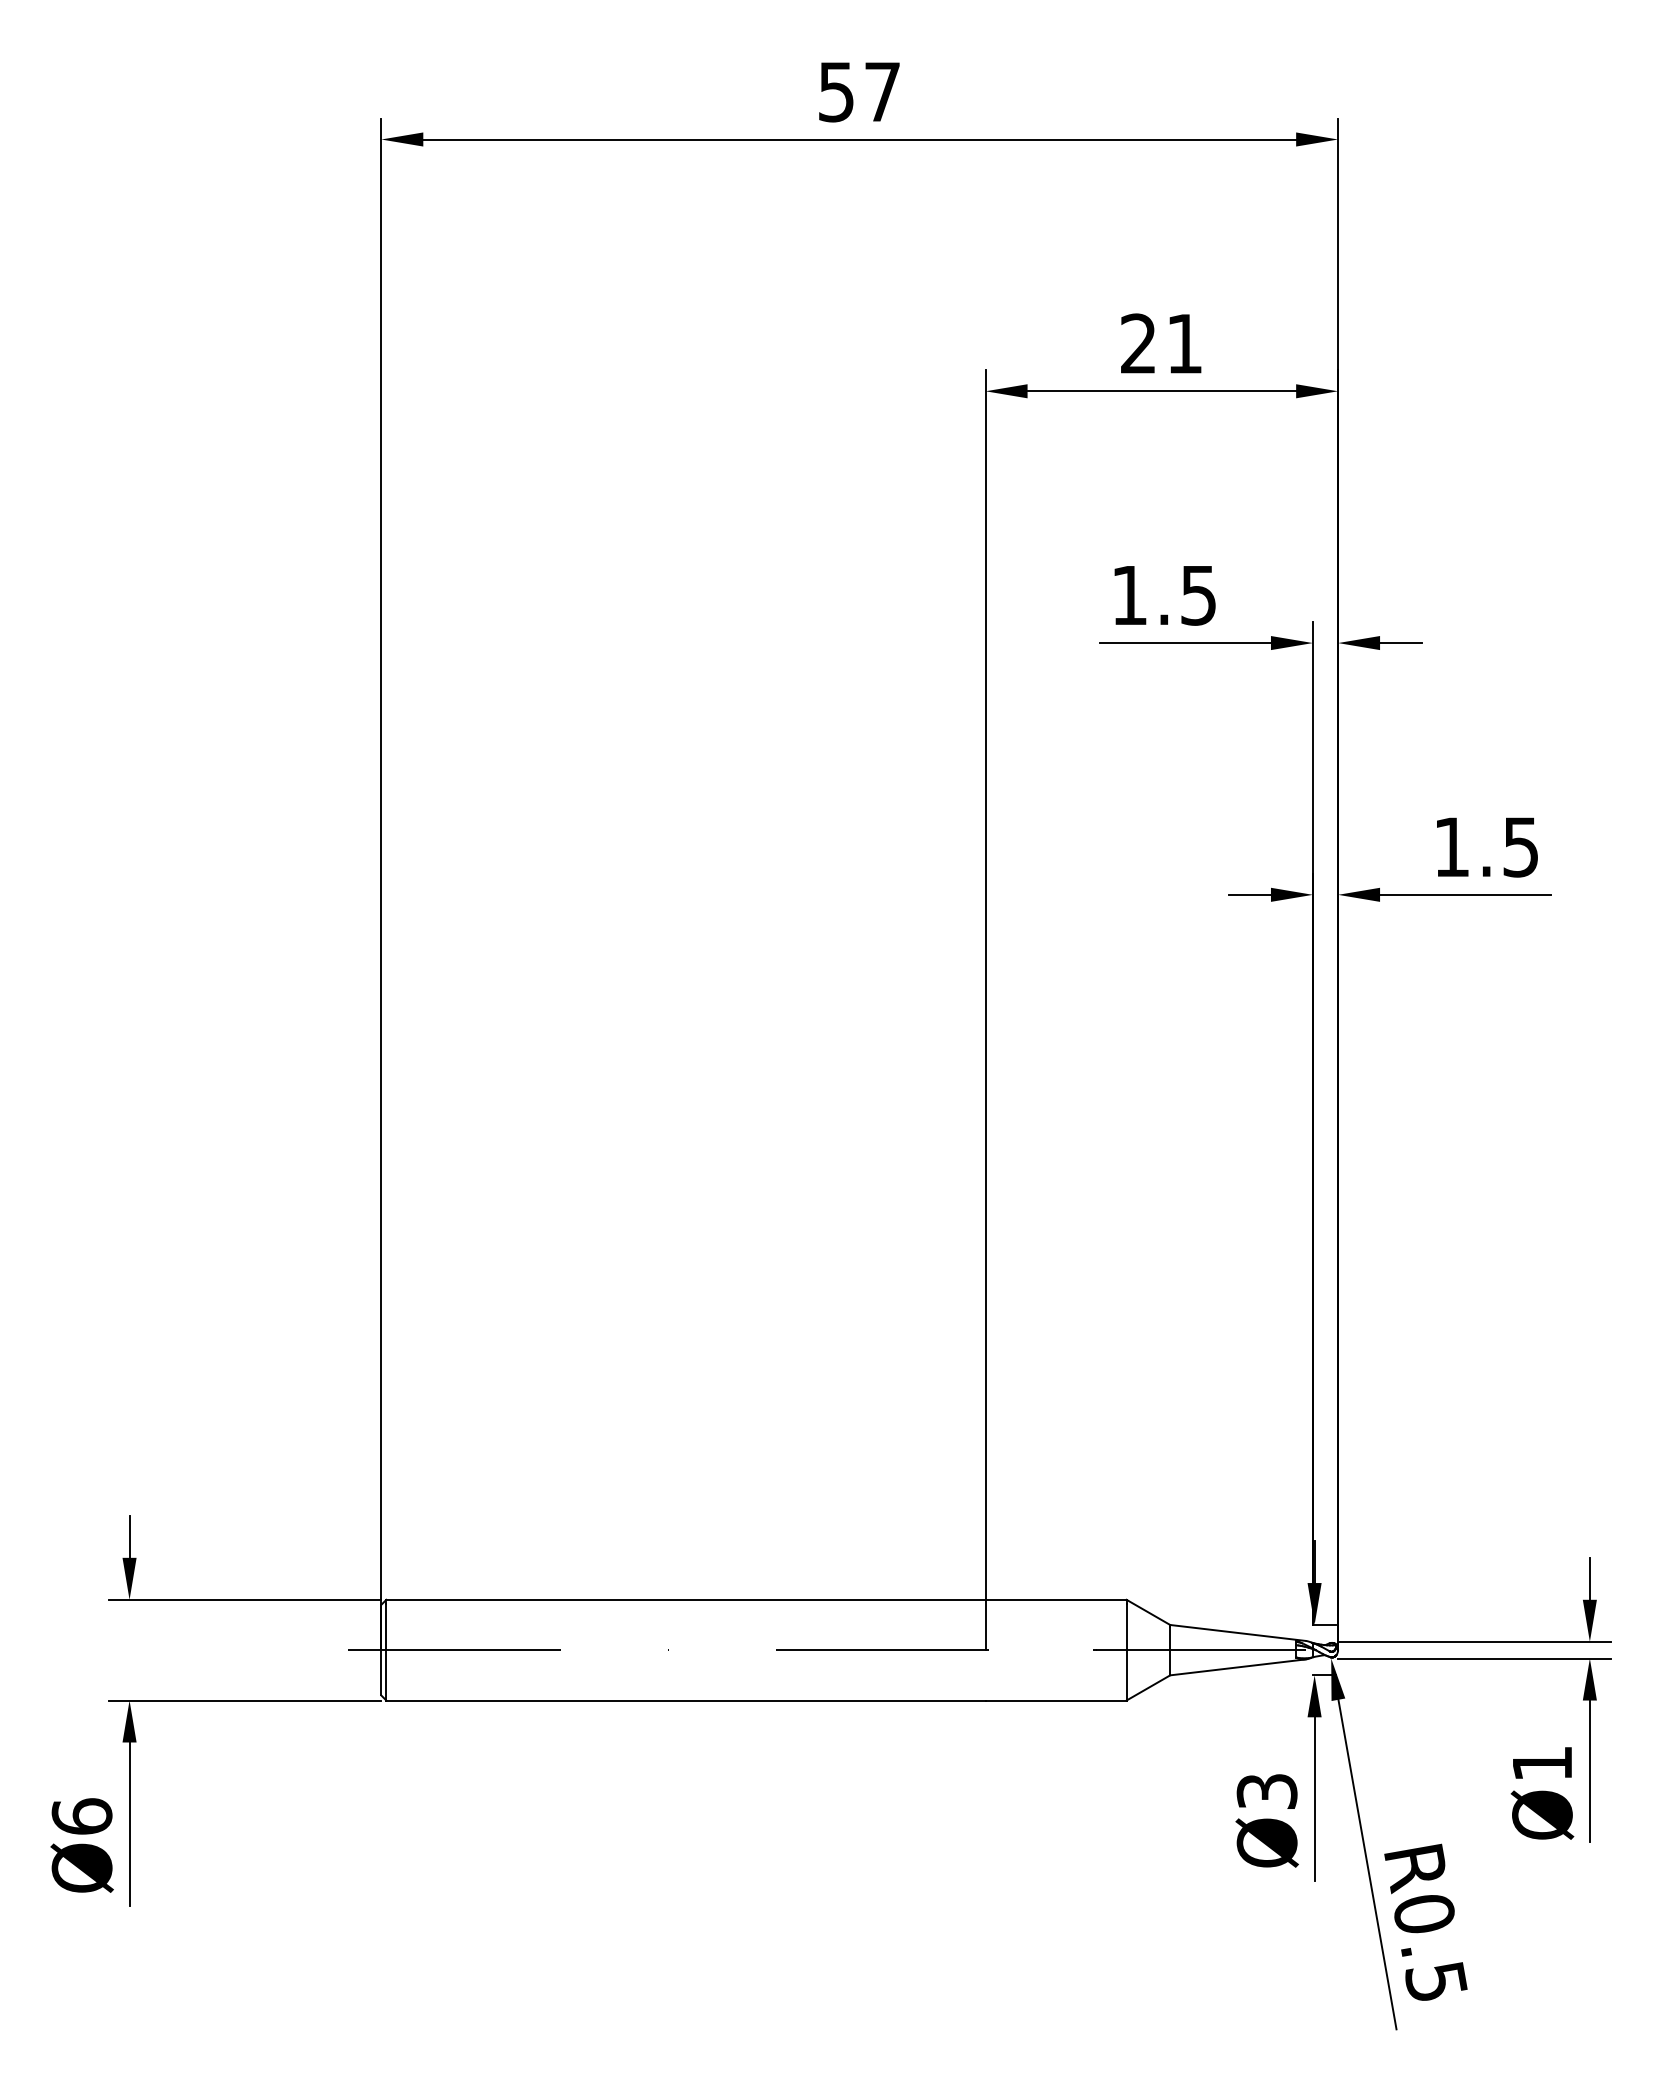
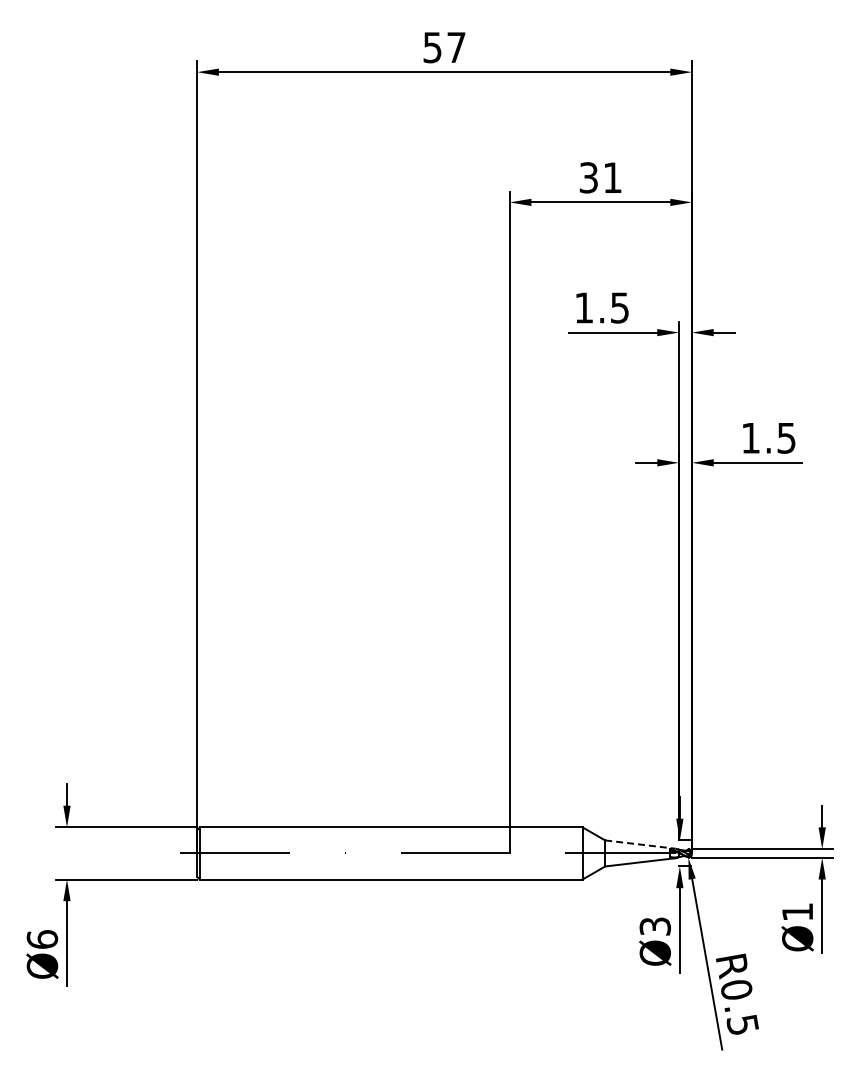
text: (1137, 343) -> (588, 177), 21 -> 31
line: (1238, 1632) -> (640, 844), solid -> dashed

